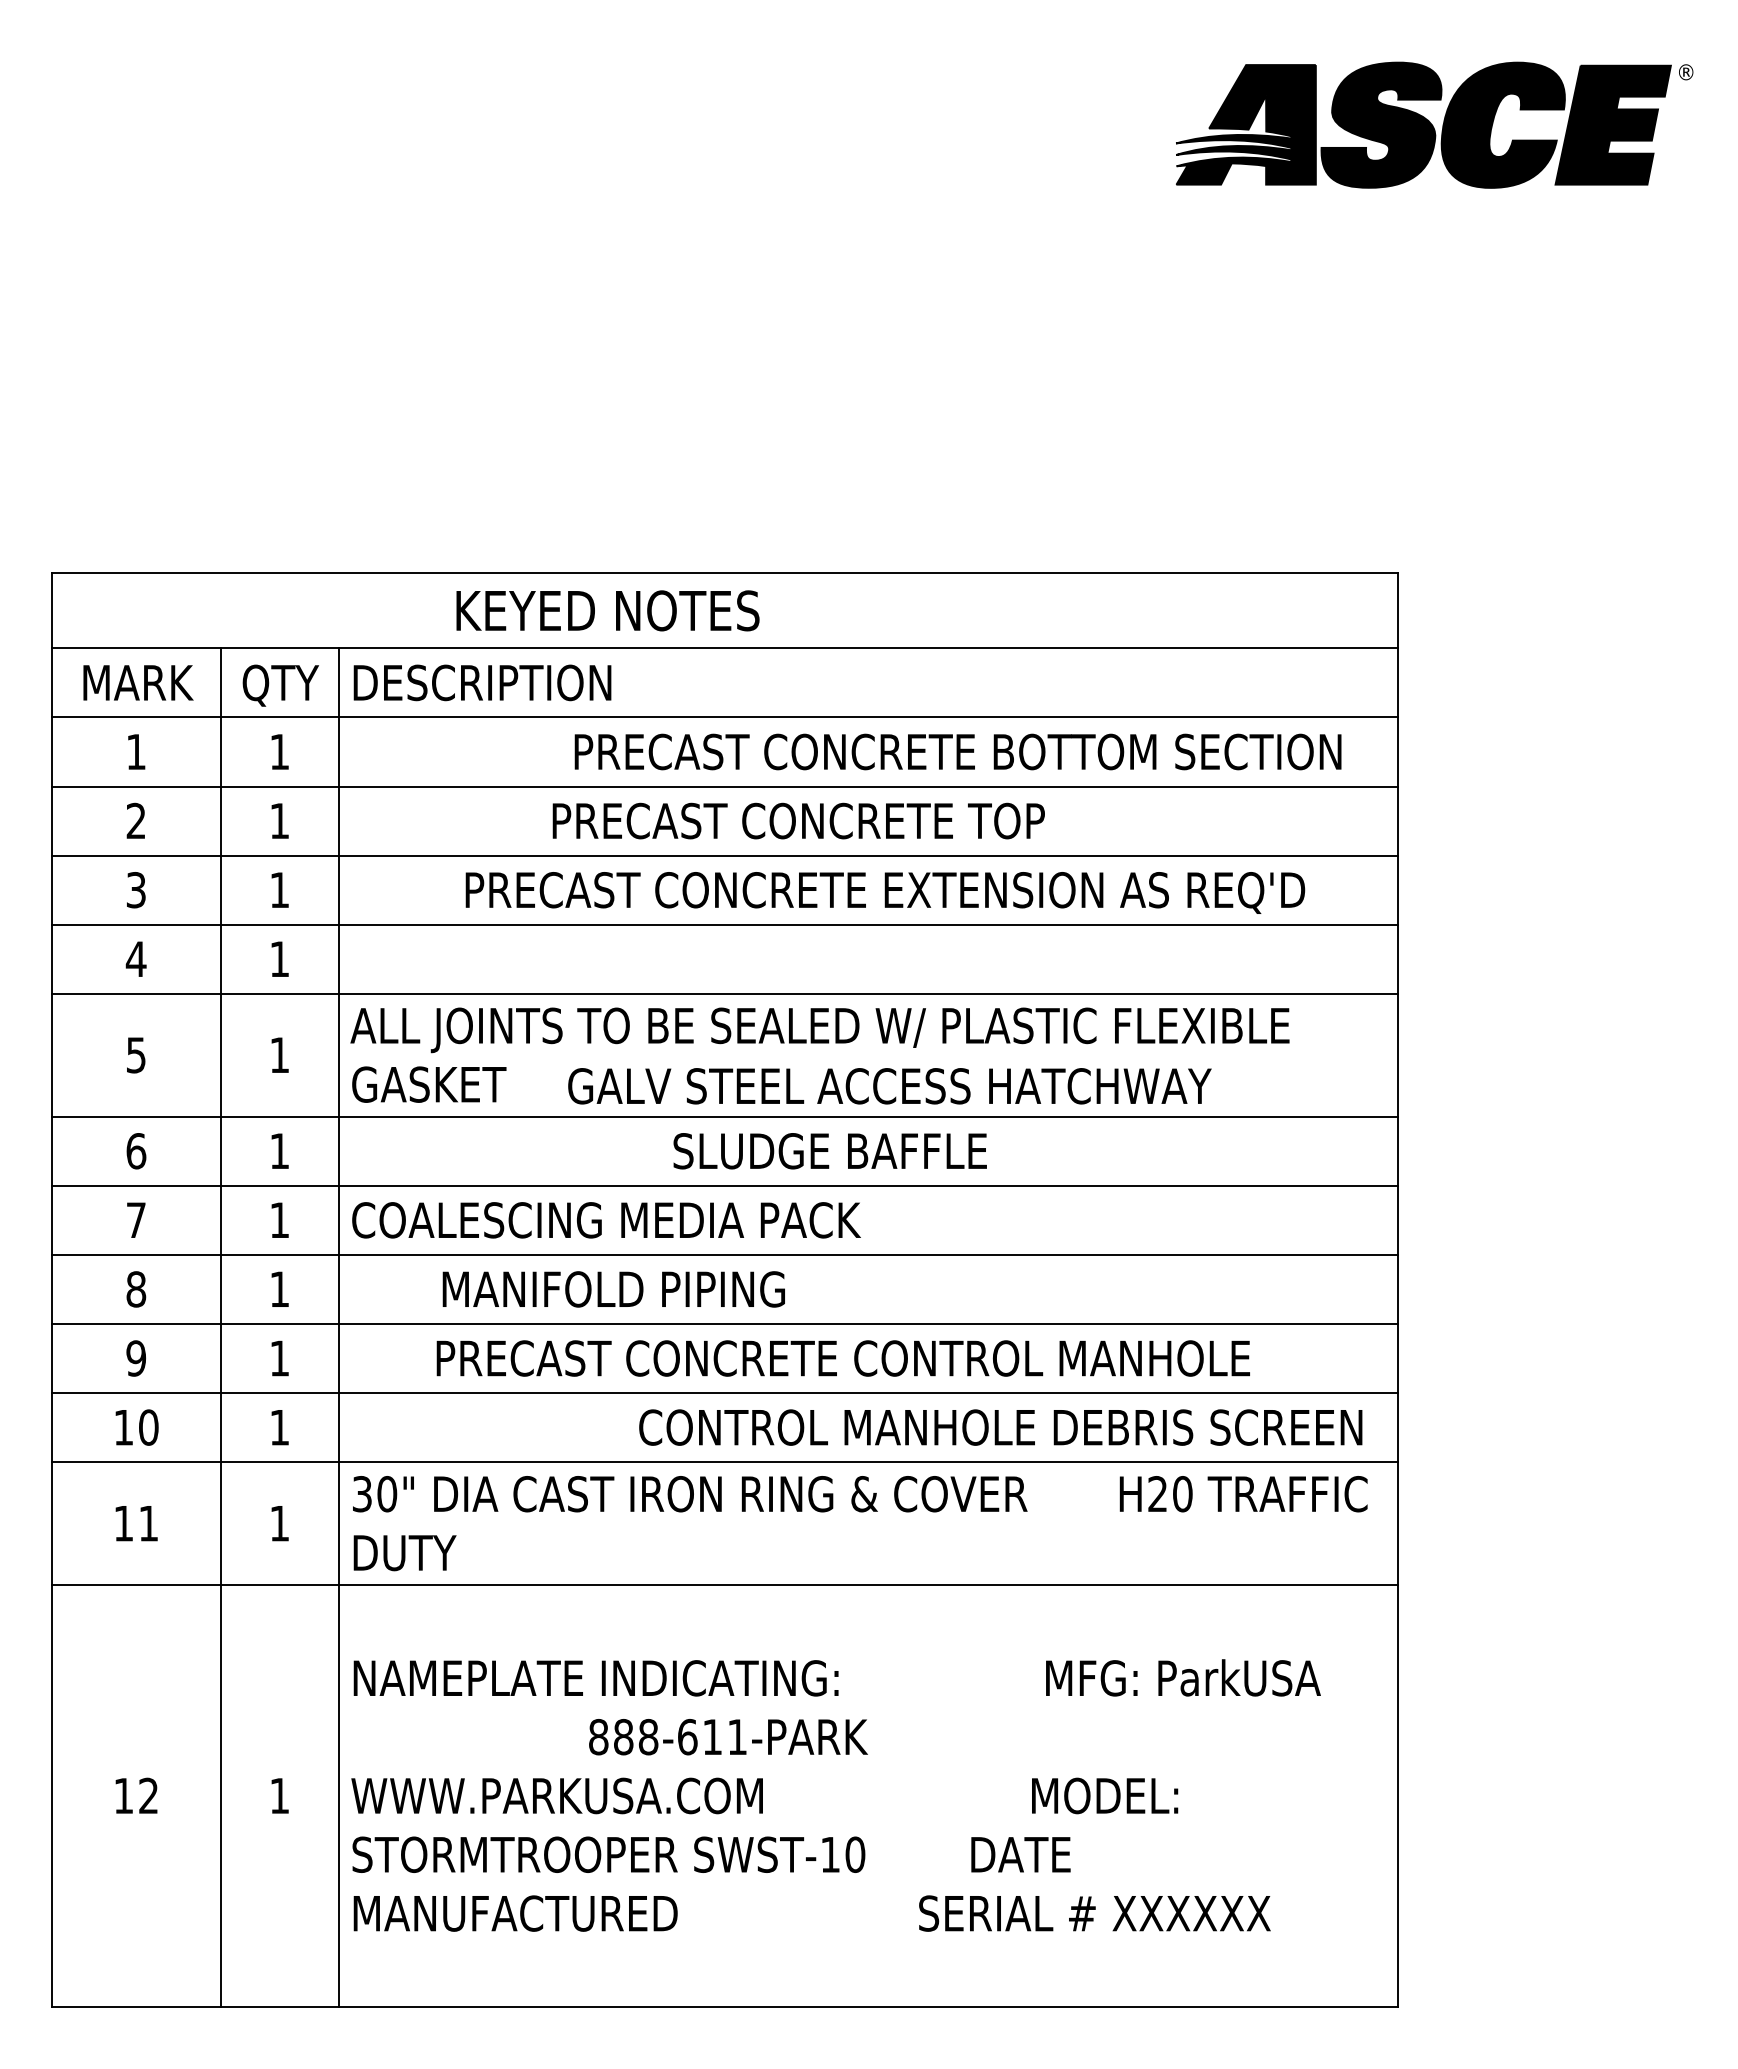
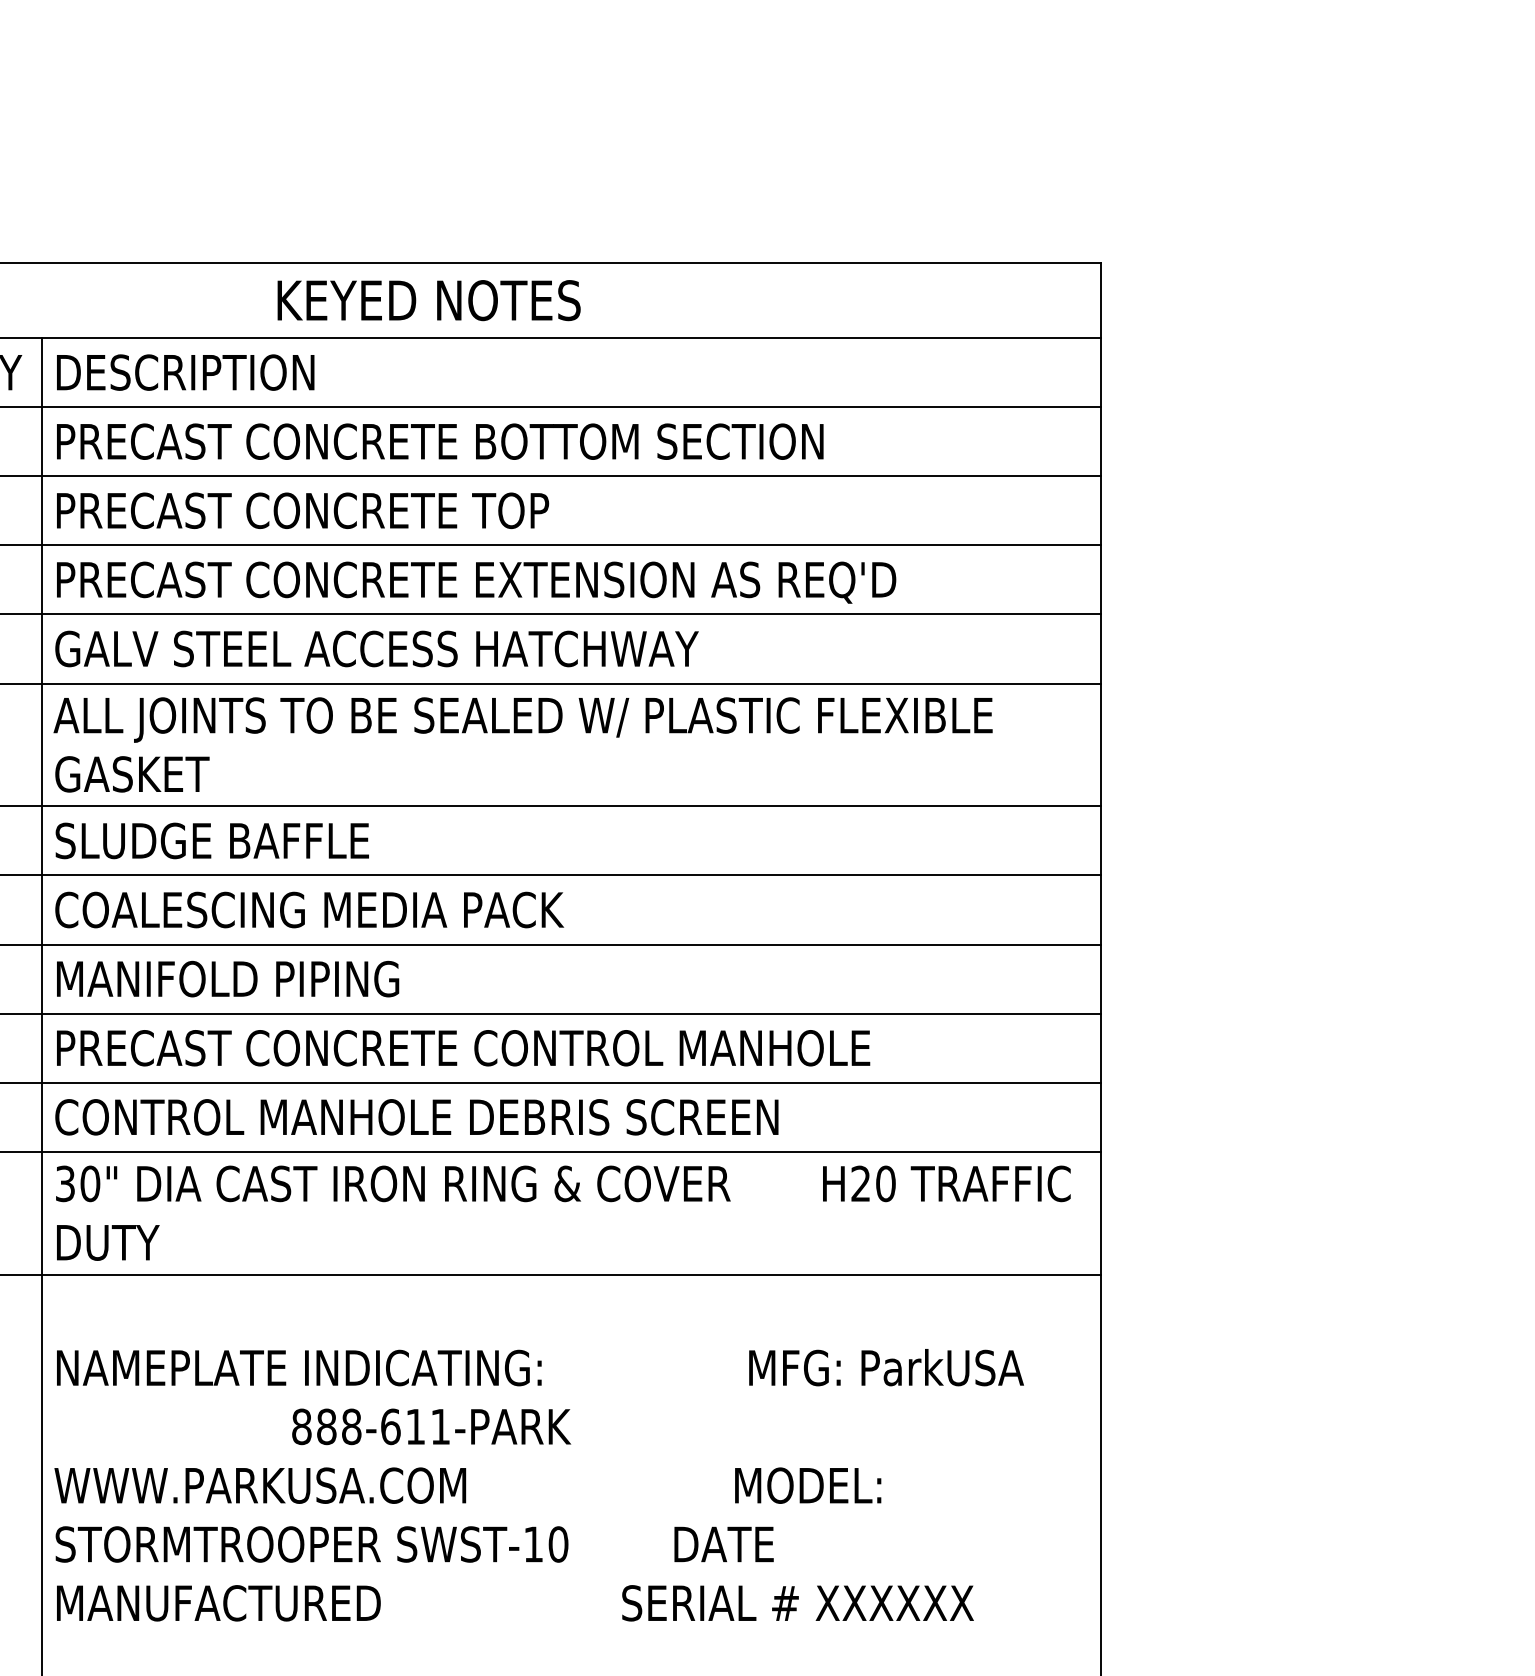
text: (607, 610) -> (428, 300), moved
text: (957, 751) -> (439, 441), moved
text: (798, 820) -> (302, 510), moved
text: (885, 892) -> (476, 582), moved
text: (889, 1086) -> (376, 649), moved
text: (829, 1151) -> (211, 841), moved
text: (613, 1289) -> (227, 979), moved
text: (842, 1358) -> (462, 1048), moved
text: (1000, 1427) -> (416, 1117), moved

